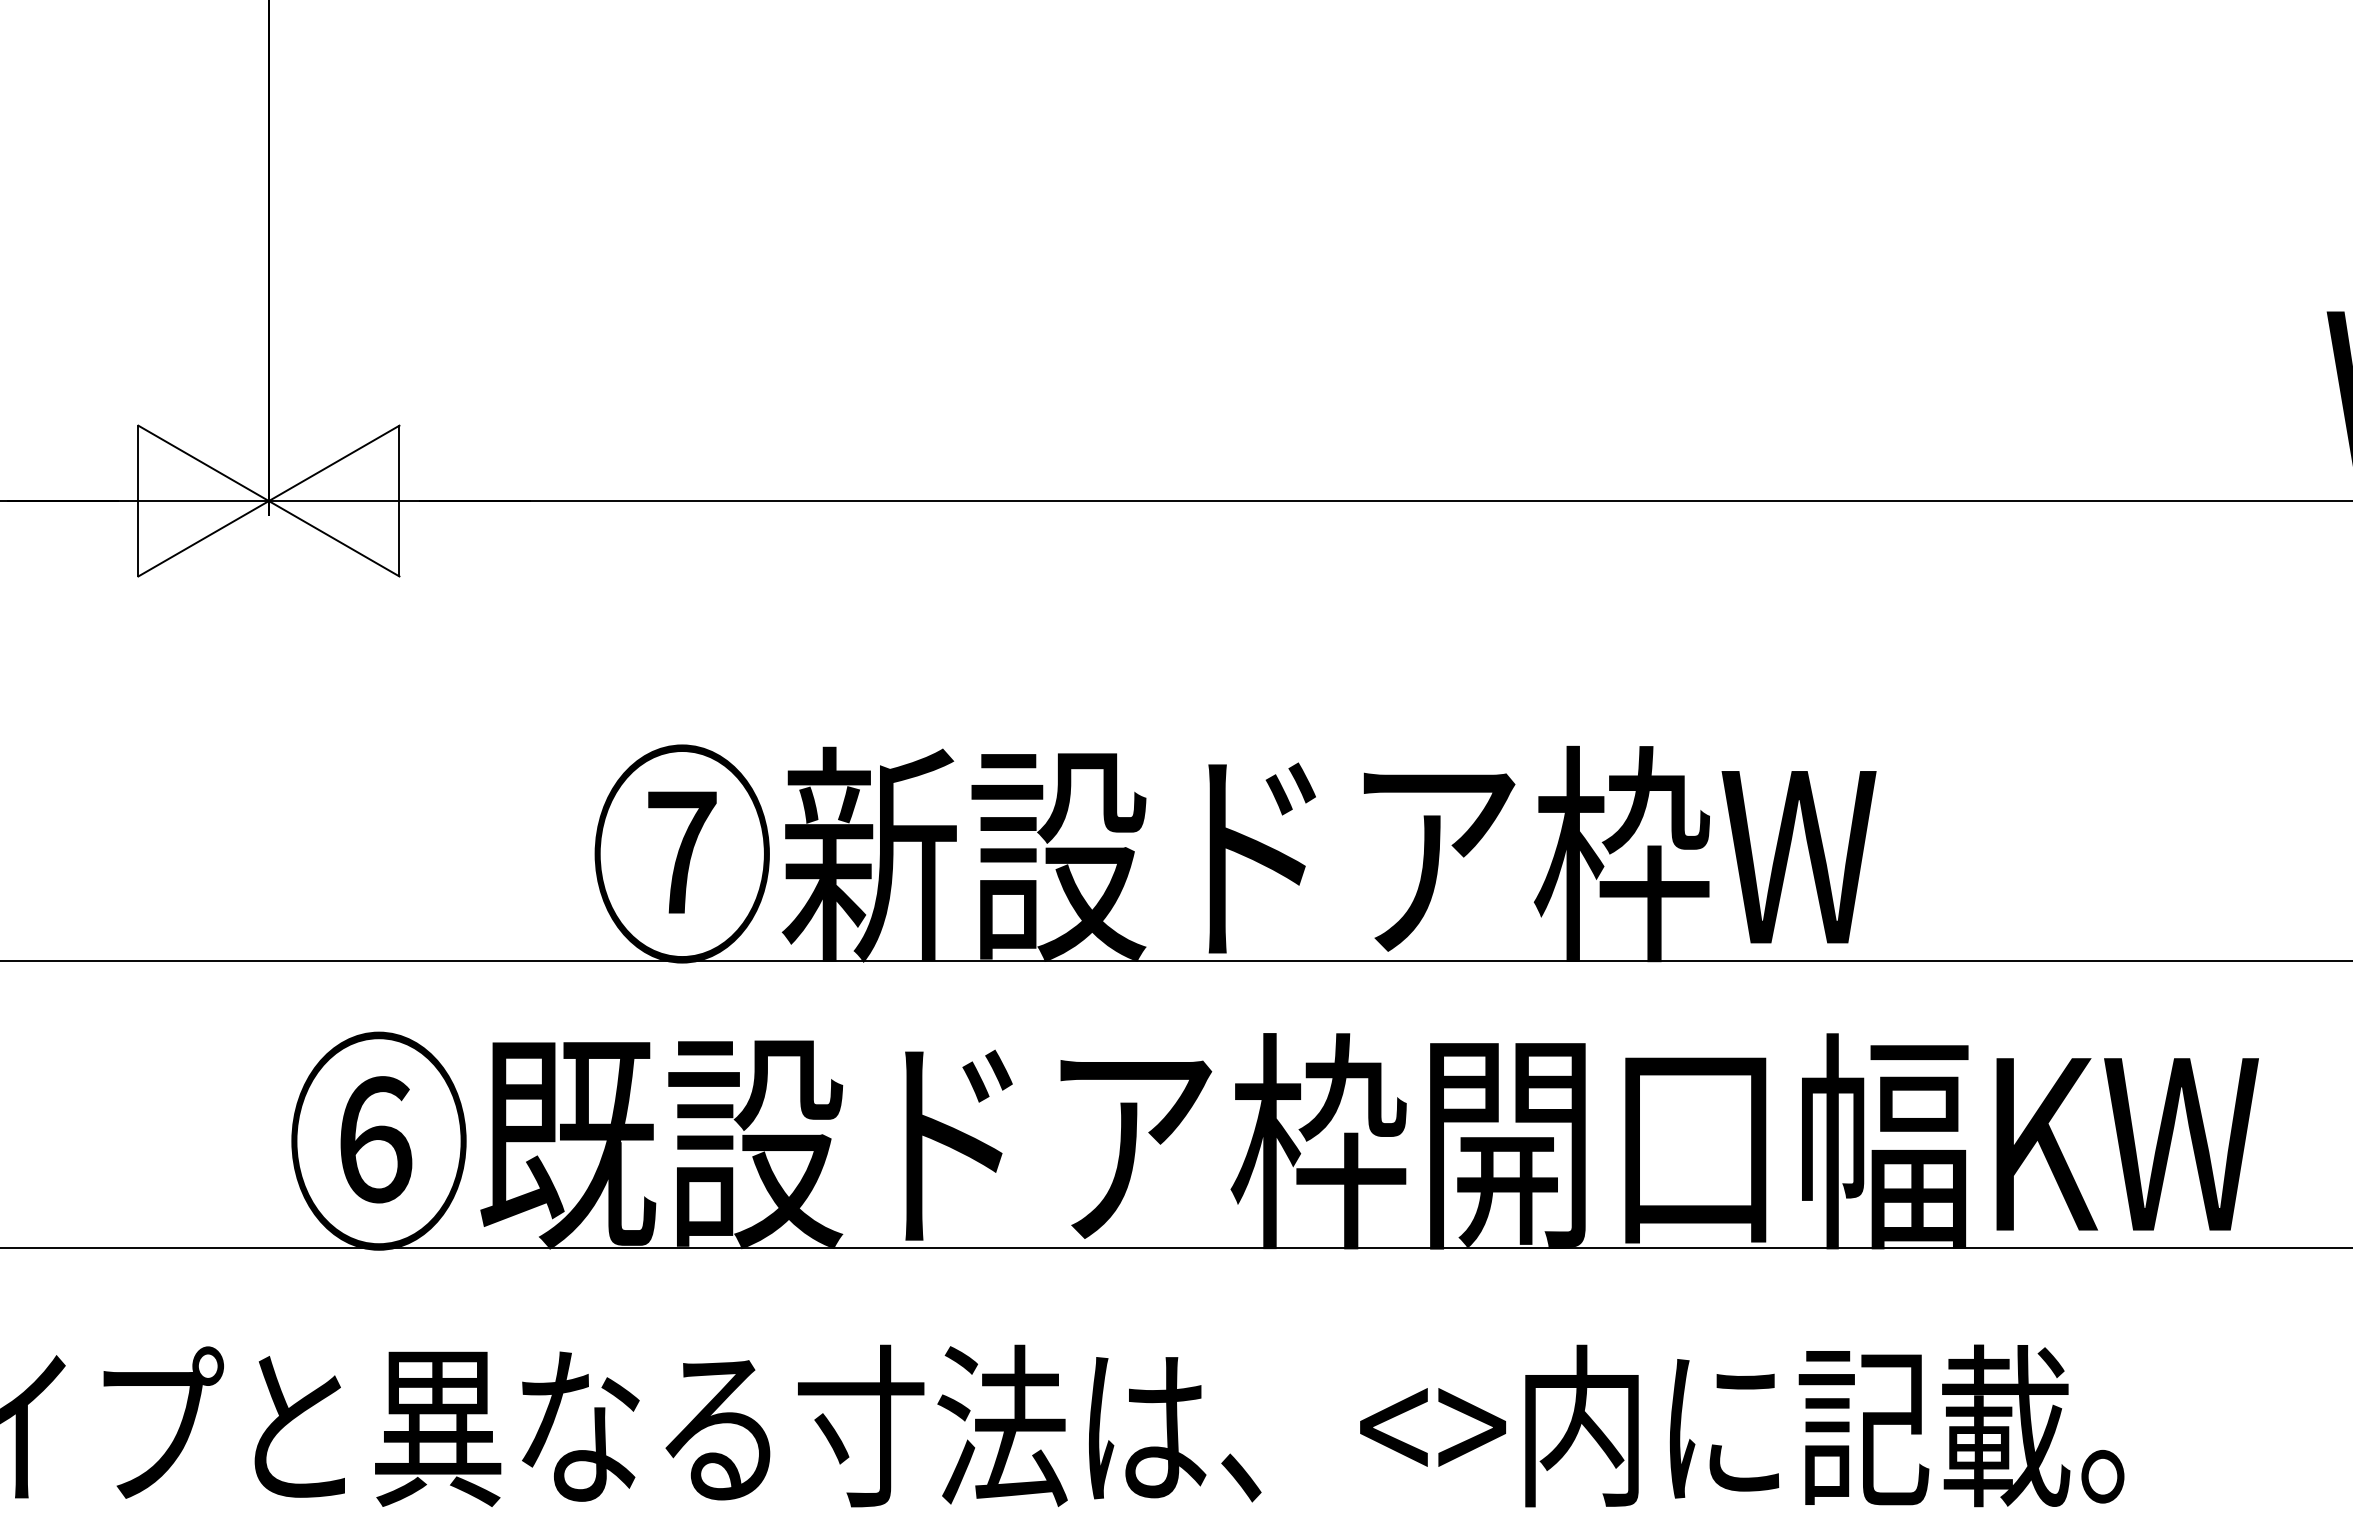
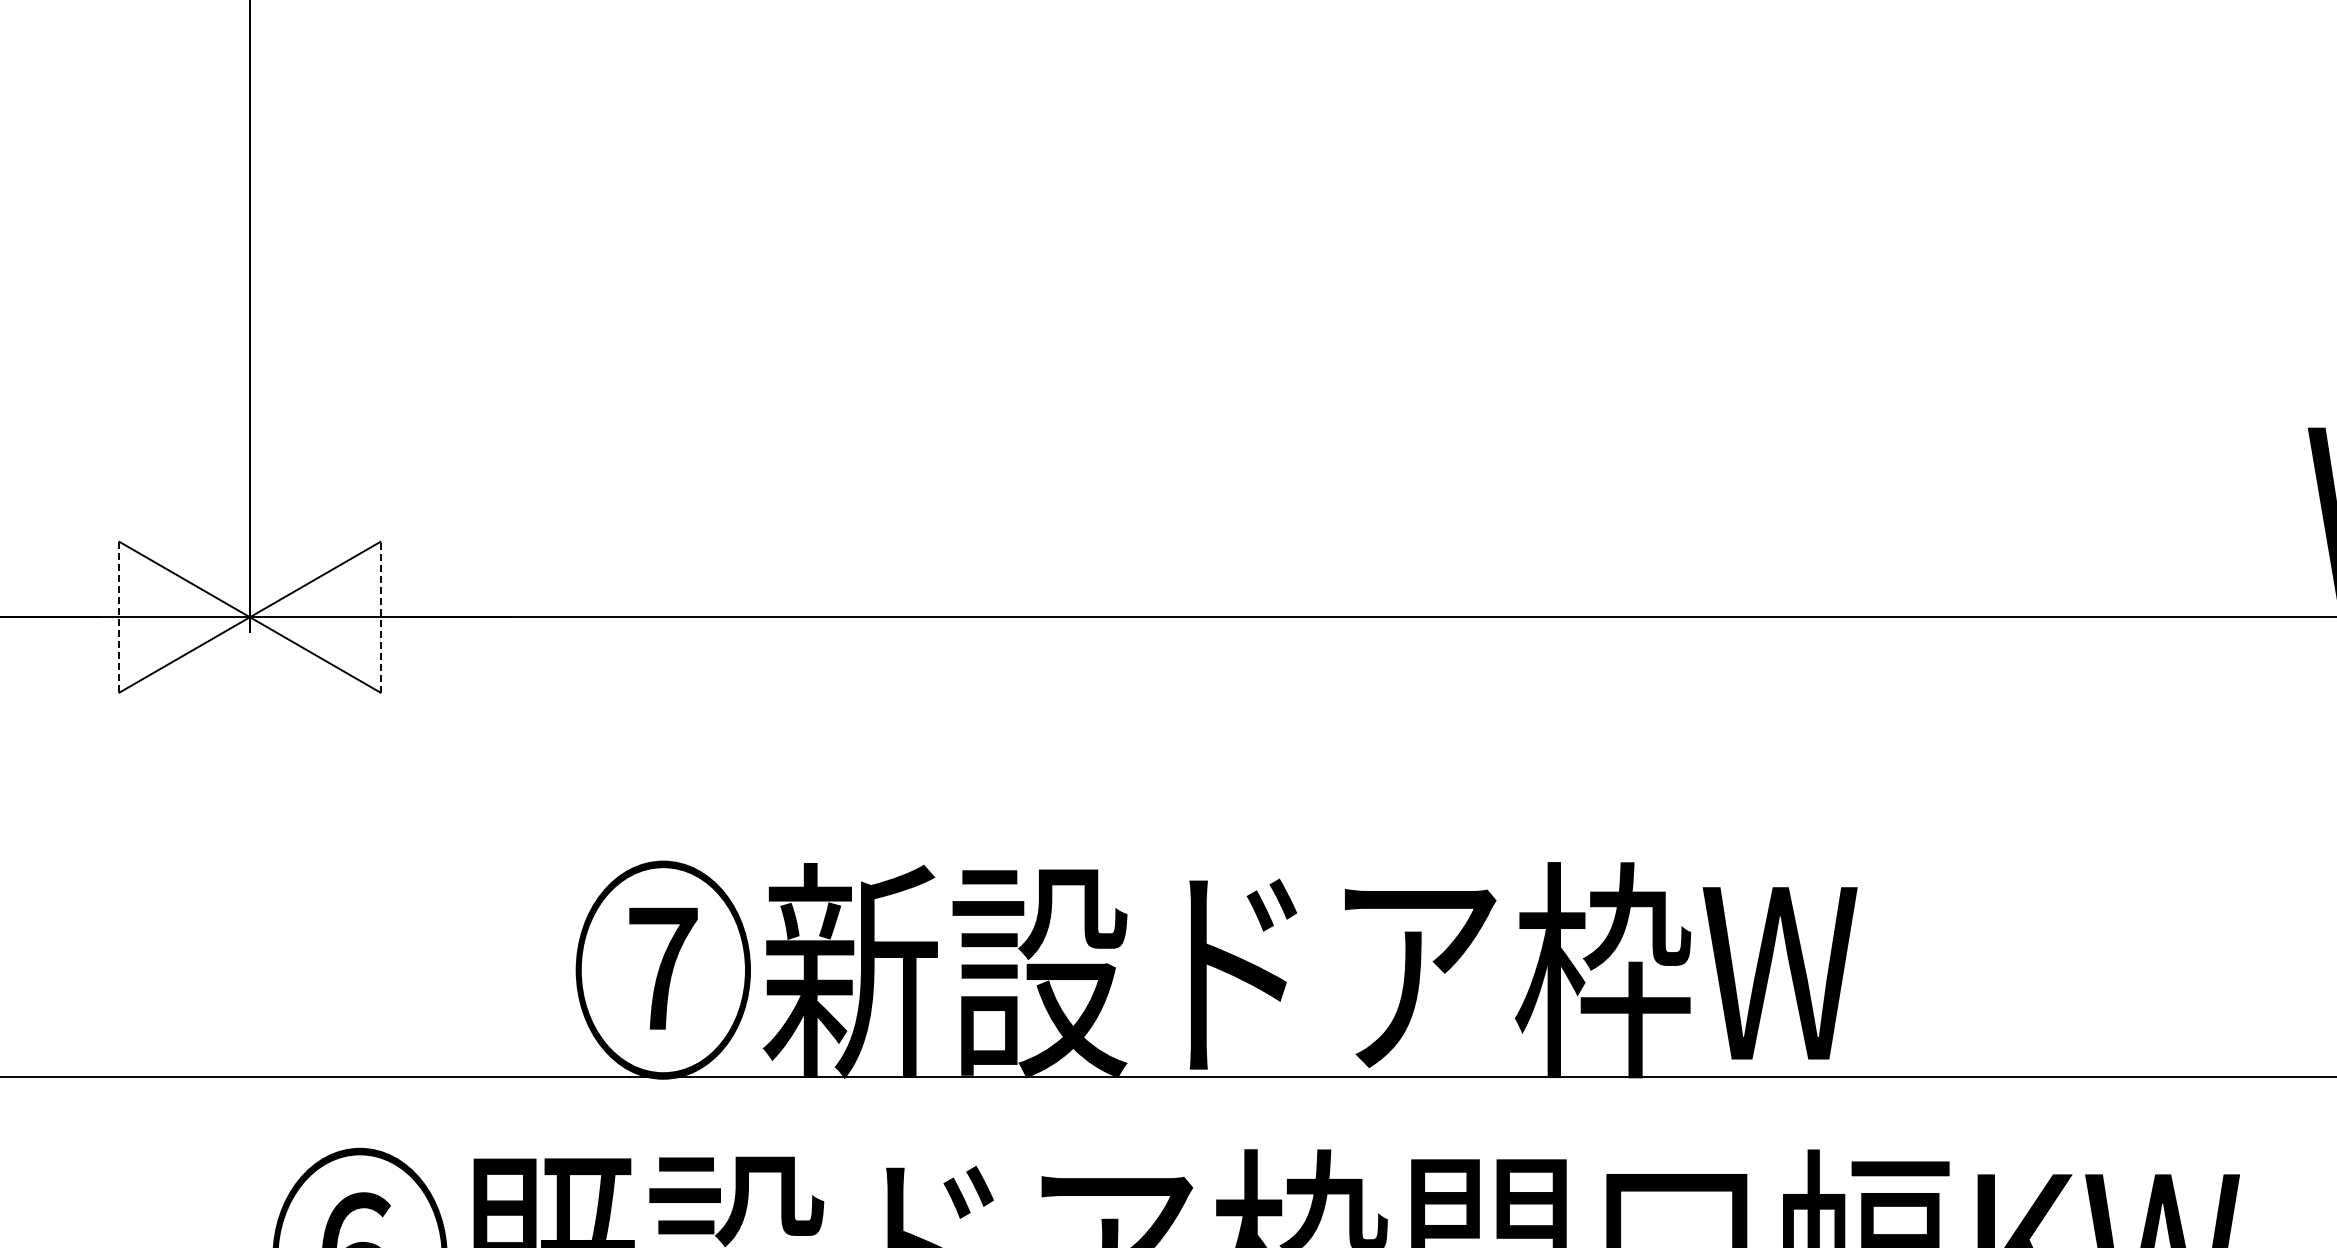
line: (399, 500) -> (380, 616), solid -> dashed
line: (138, 501) -> (119, 617), solid -> dashed

